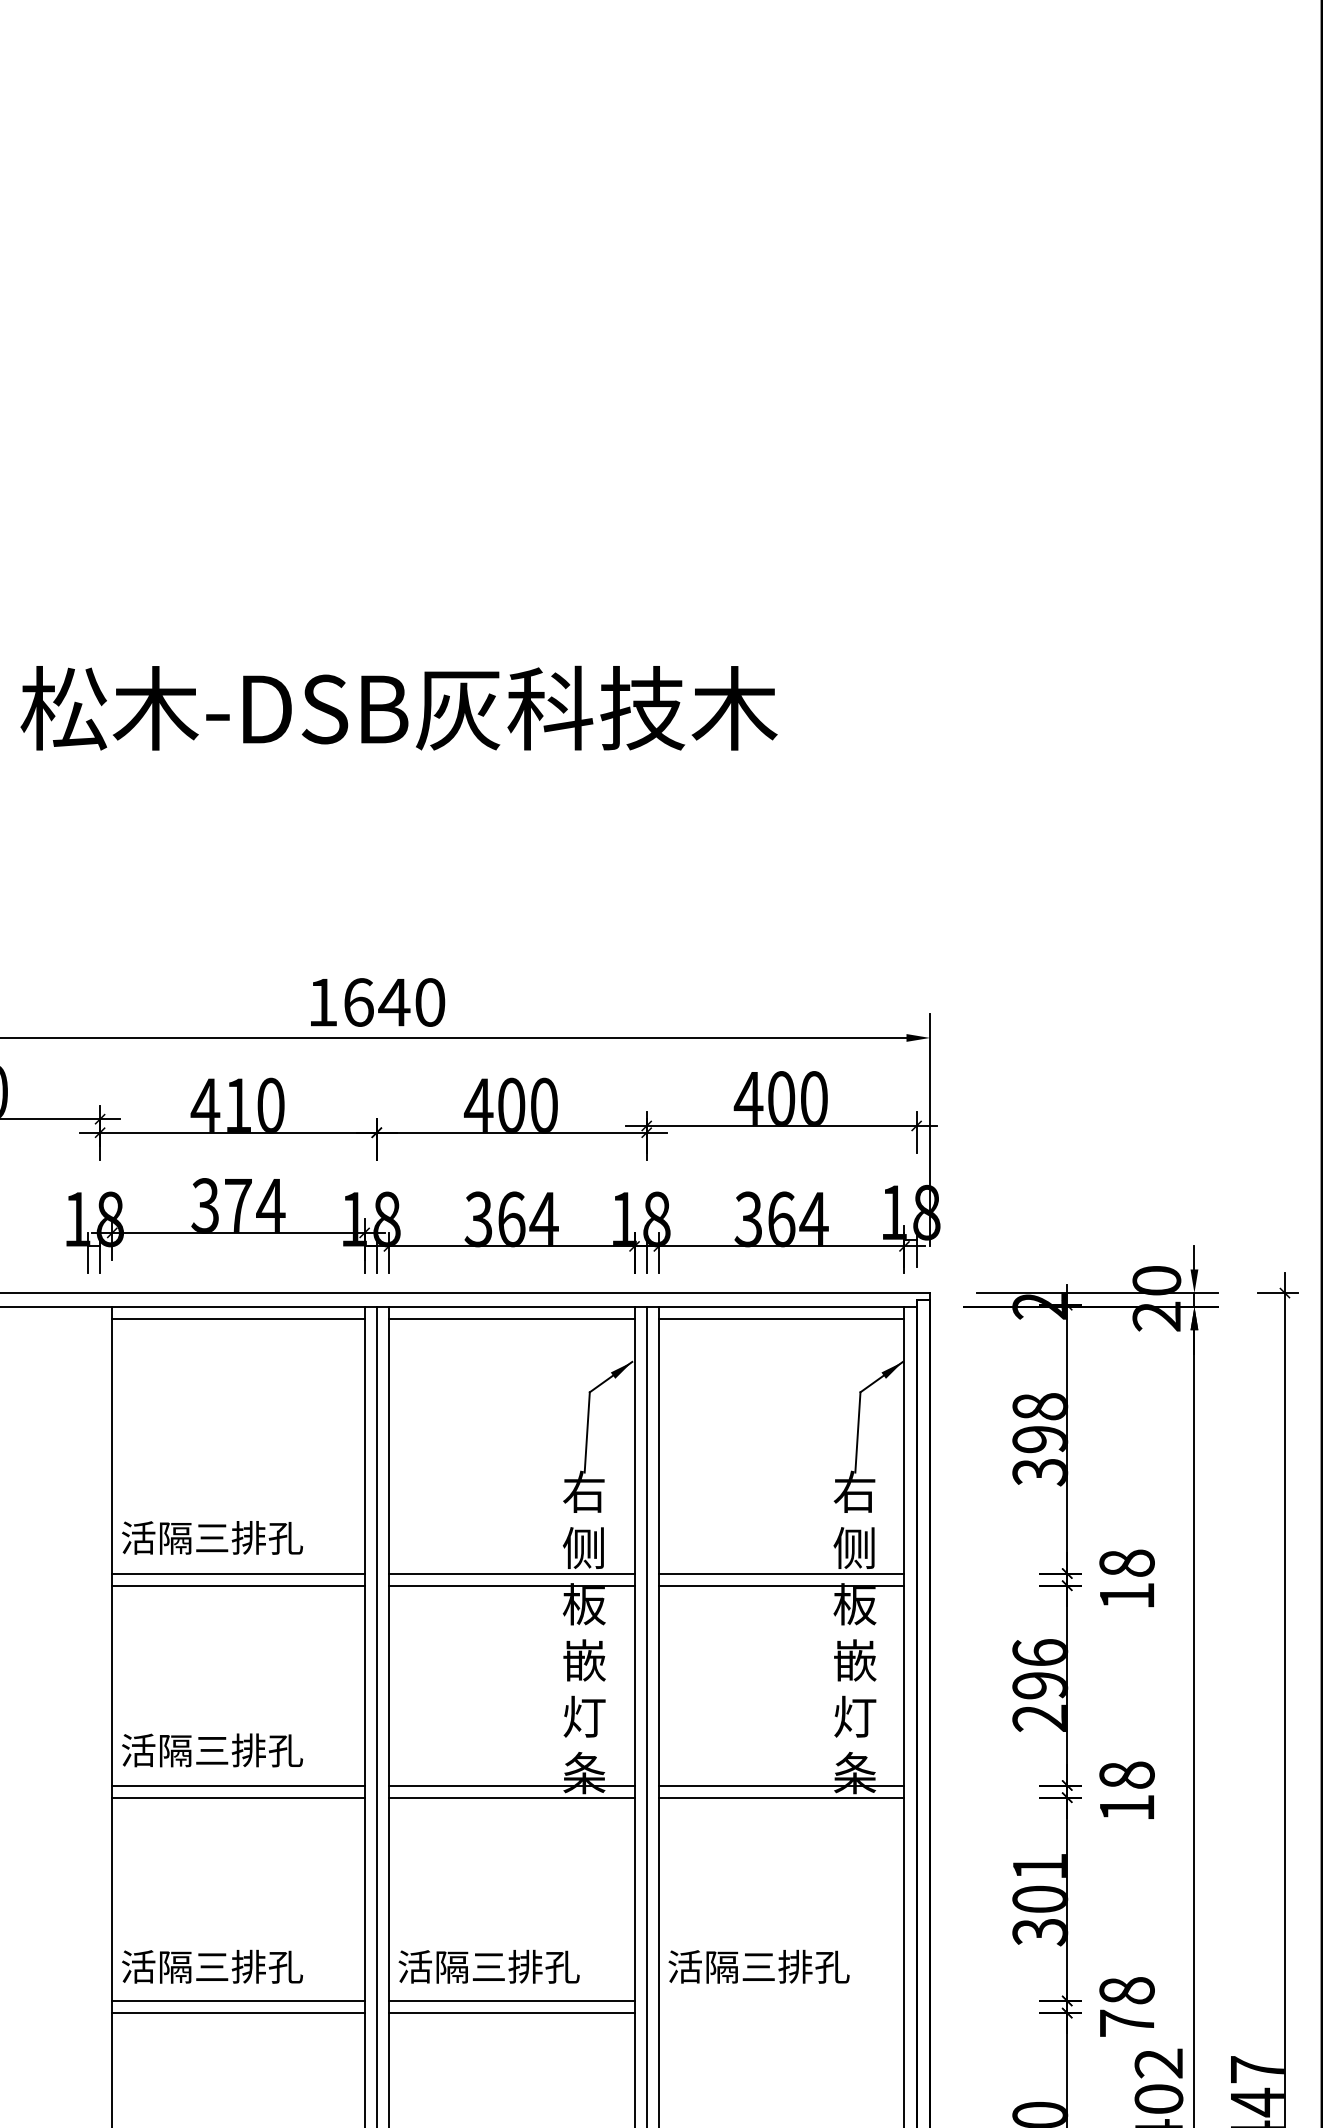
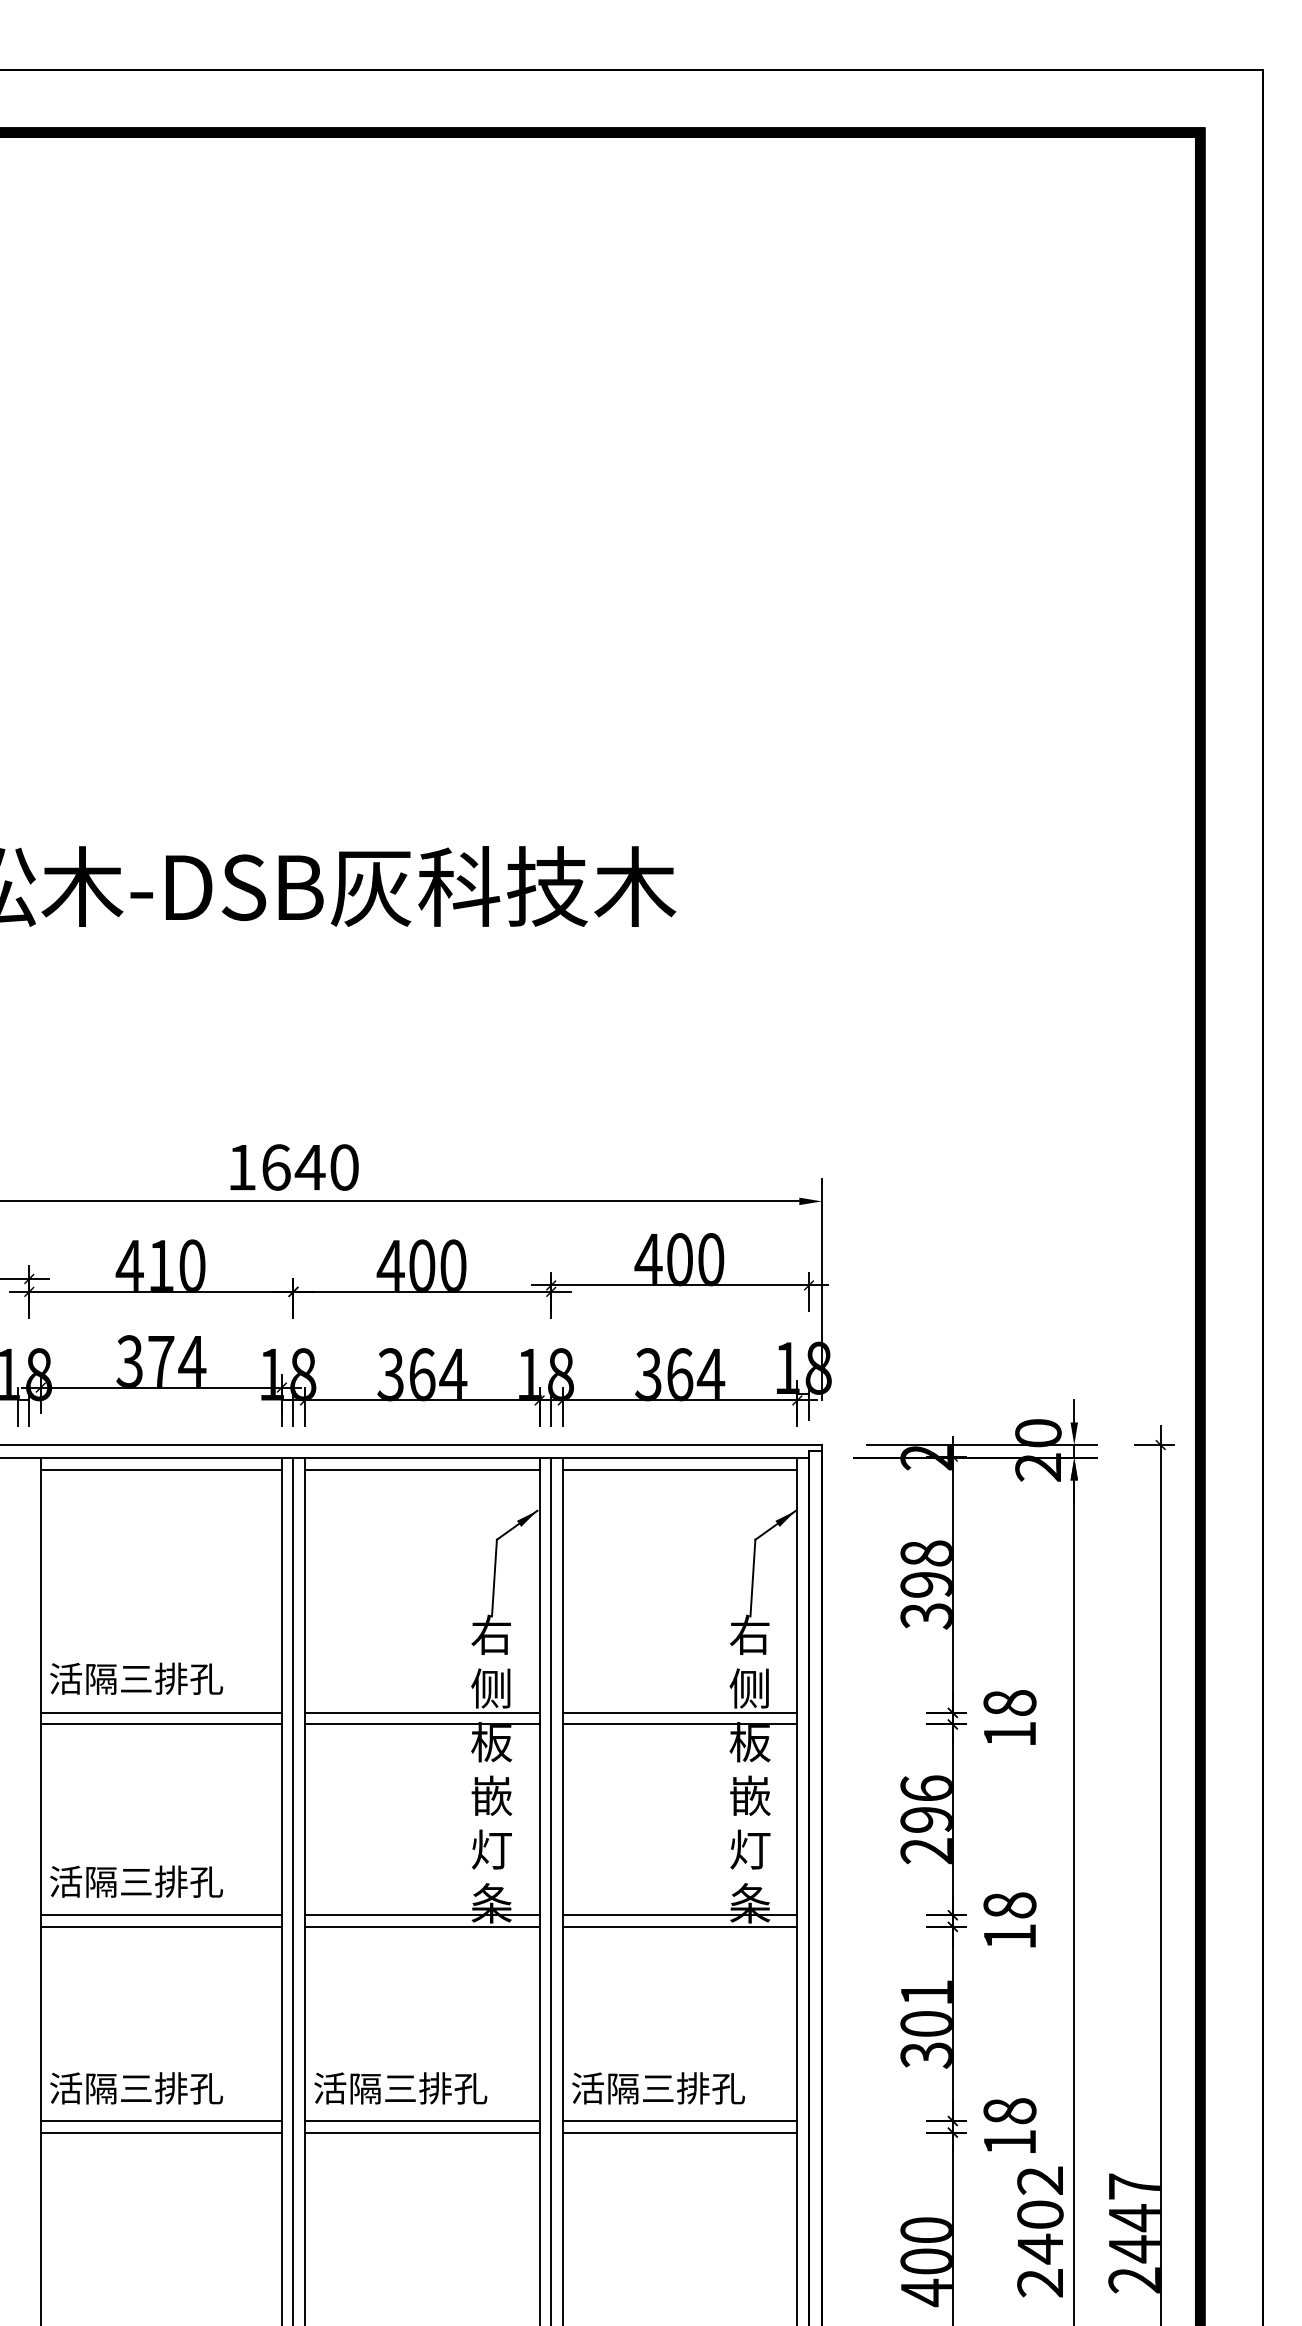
line: (781, 2000) -> (679, 2120), added
line: (781, 2013) -> (679, 2132), added
text: (1126, 2023) -> (1009, 2142), 78 -> 18

